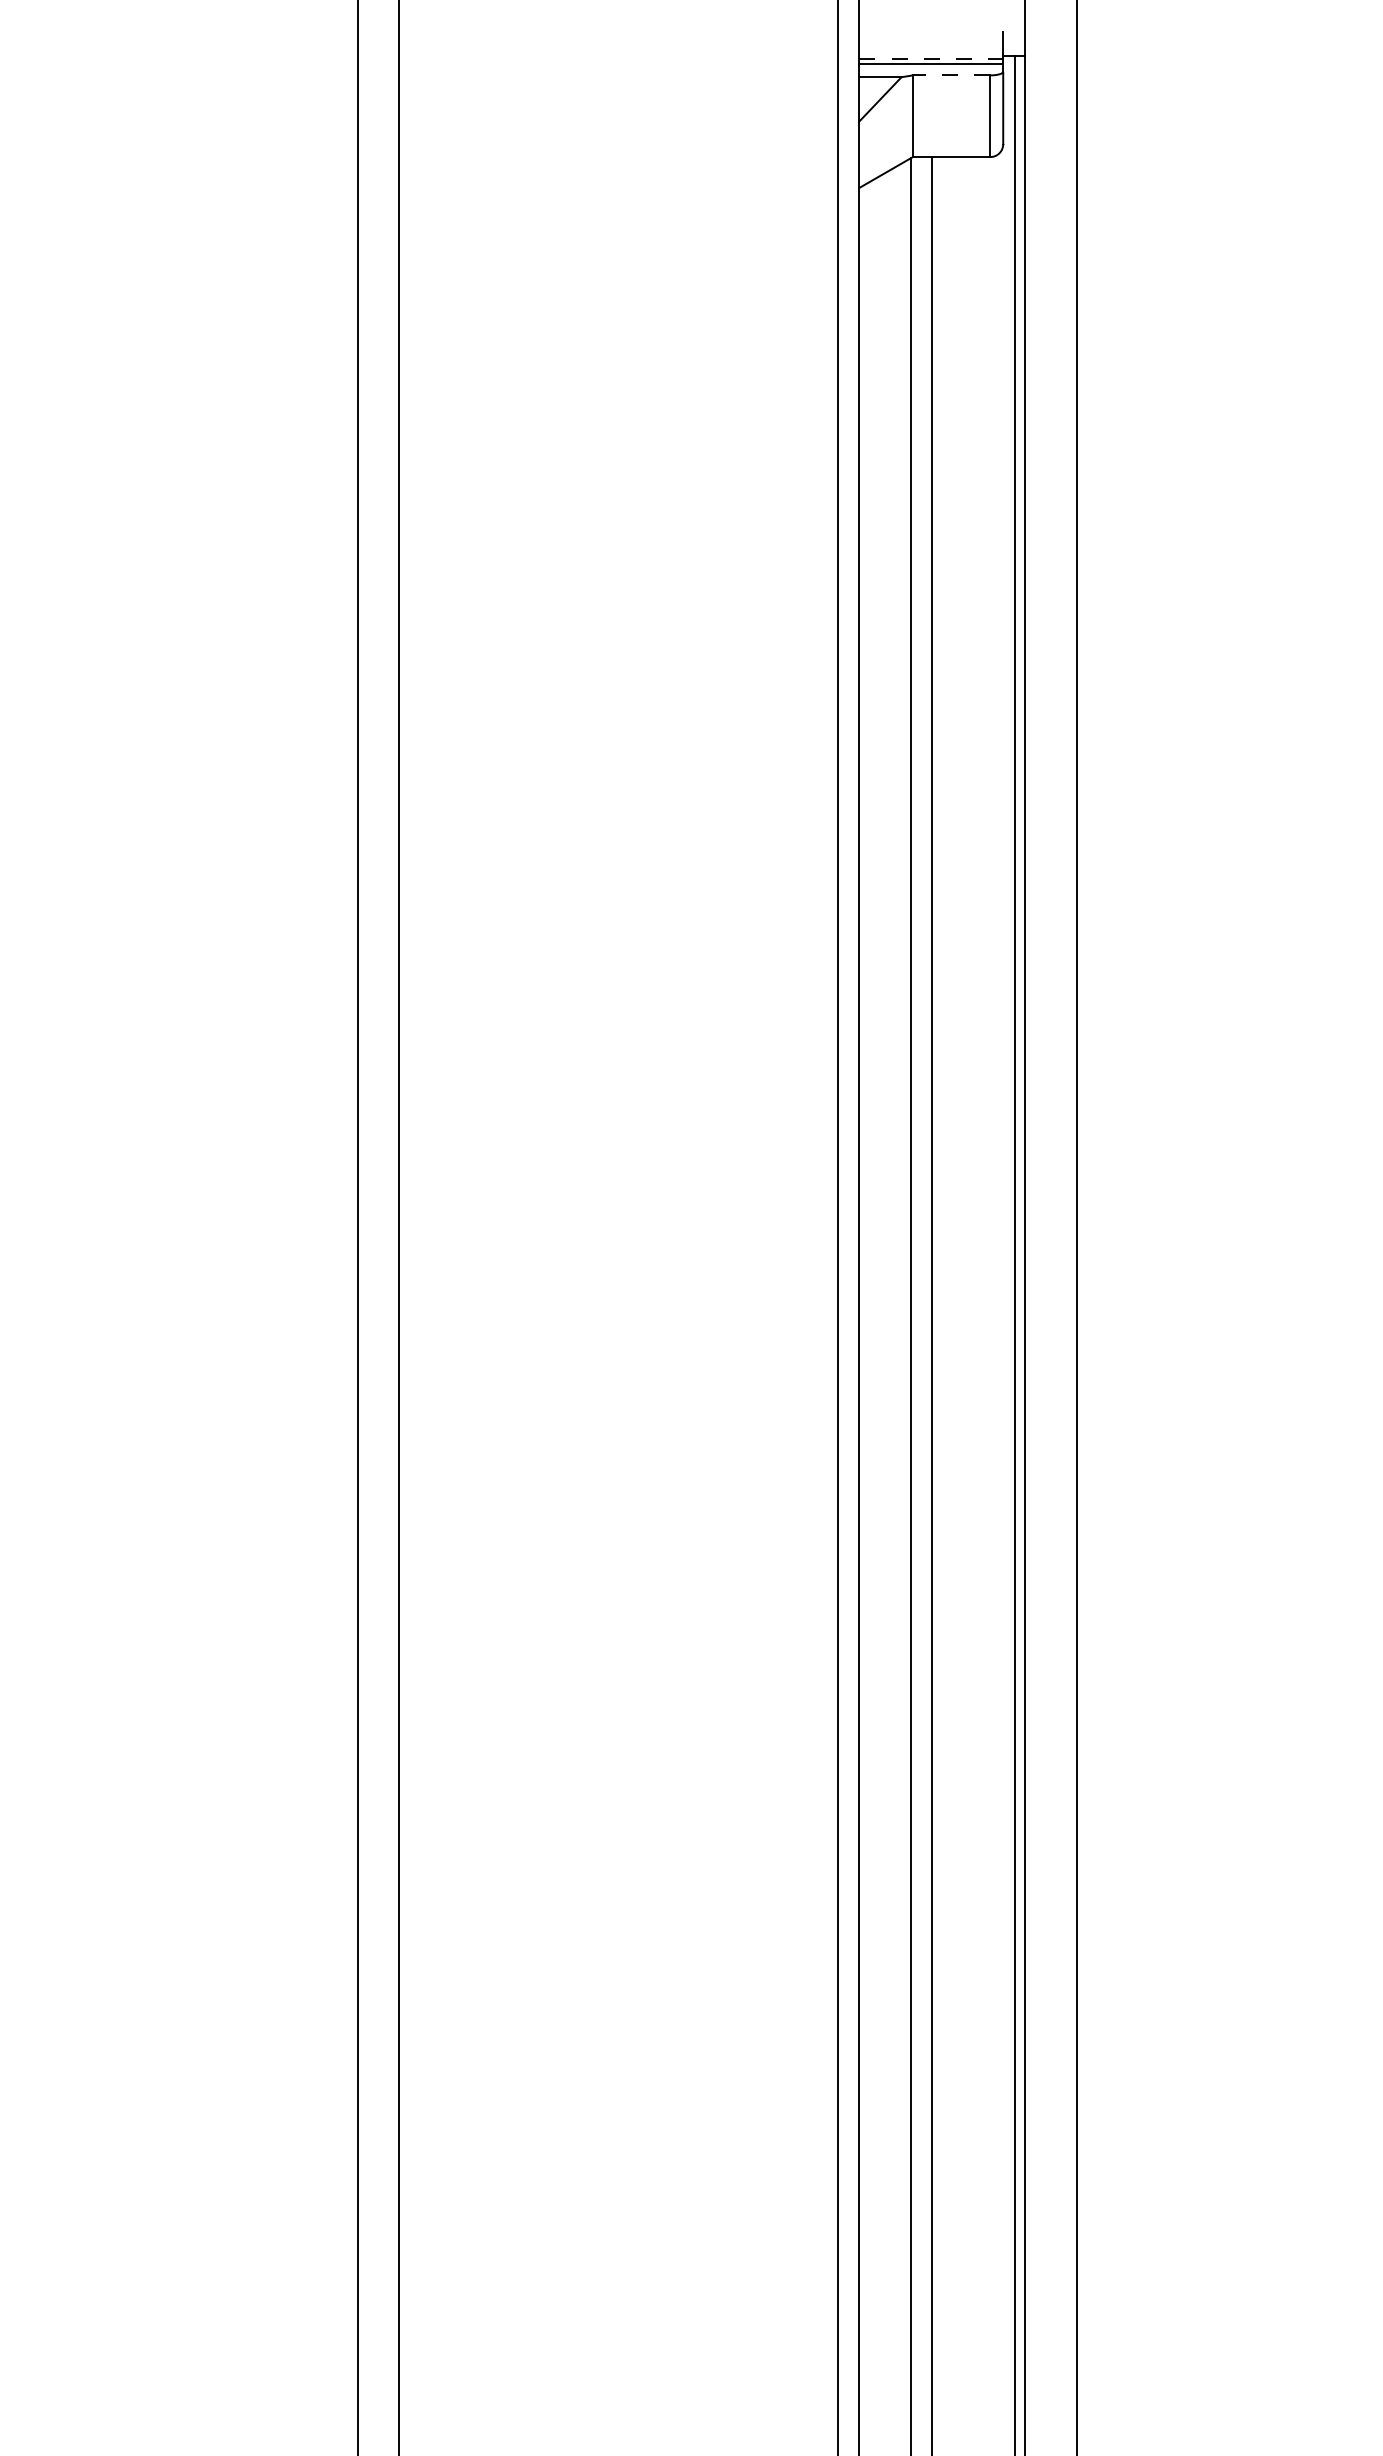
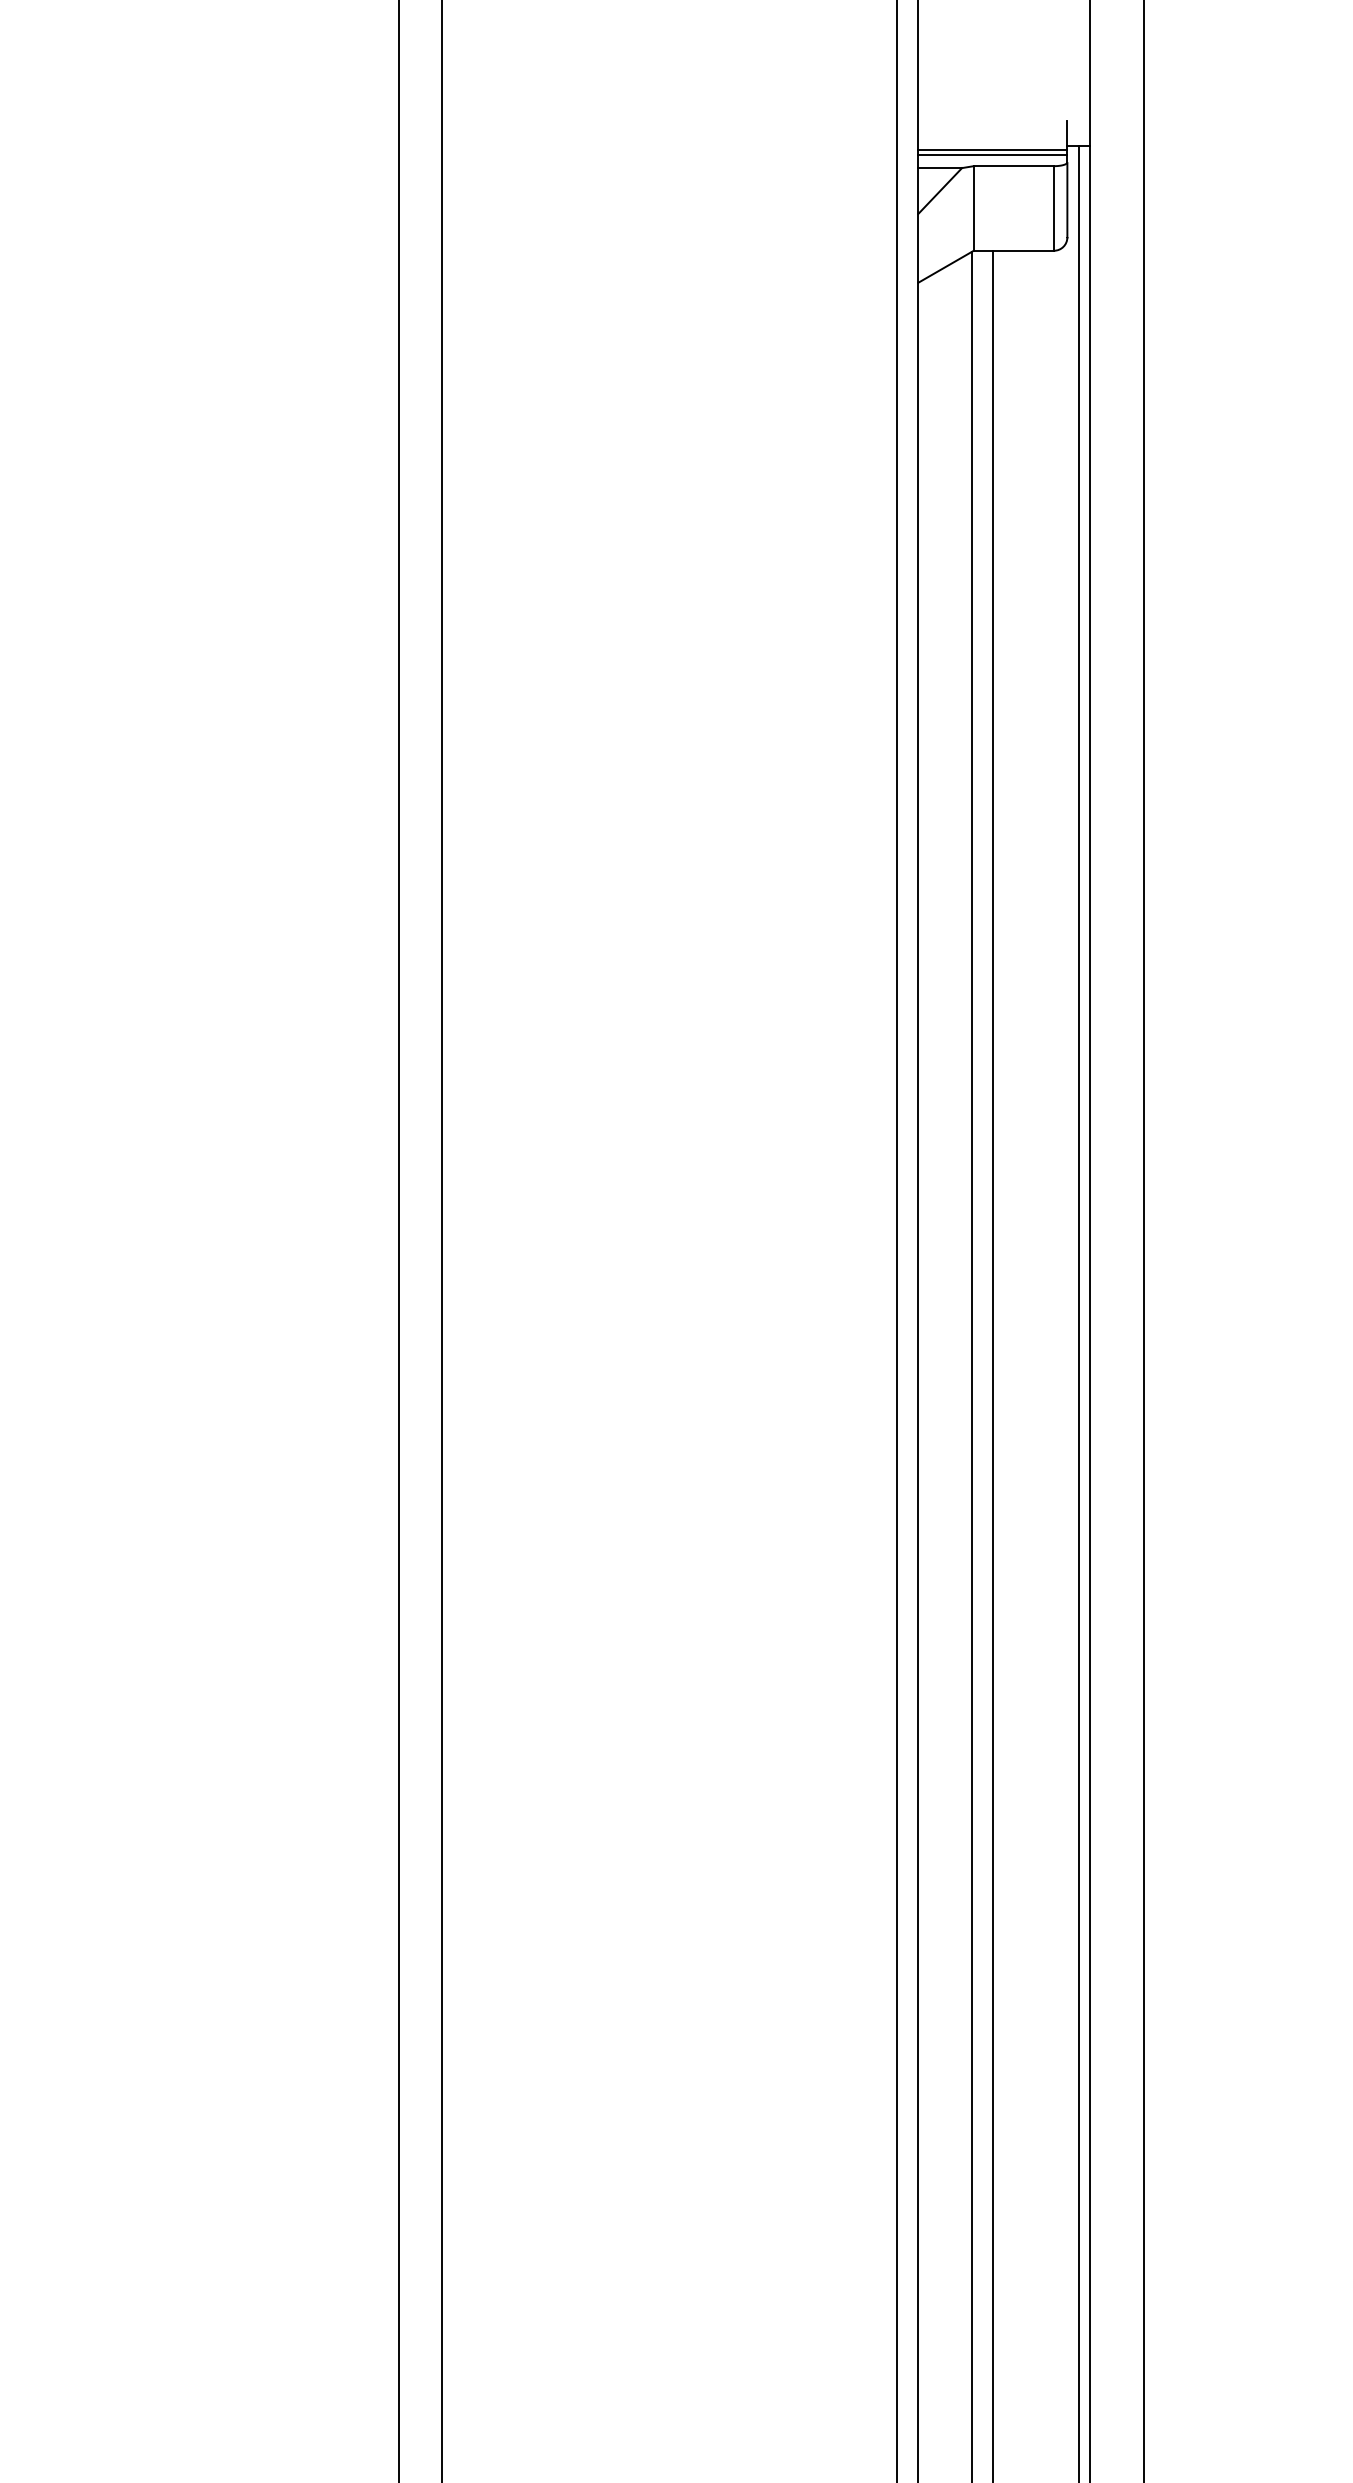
line: (931, 59) -> (993, 149), dashed -> solid
line: (951, 75) -> (1013, 166), dashed -> solid

